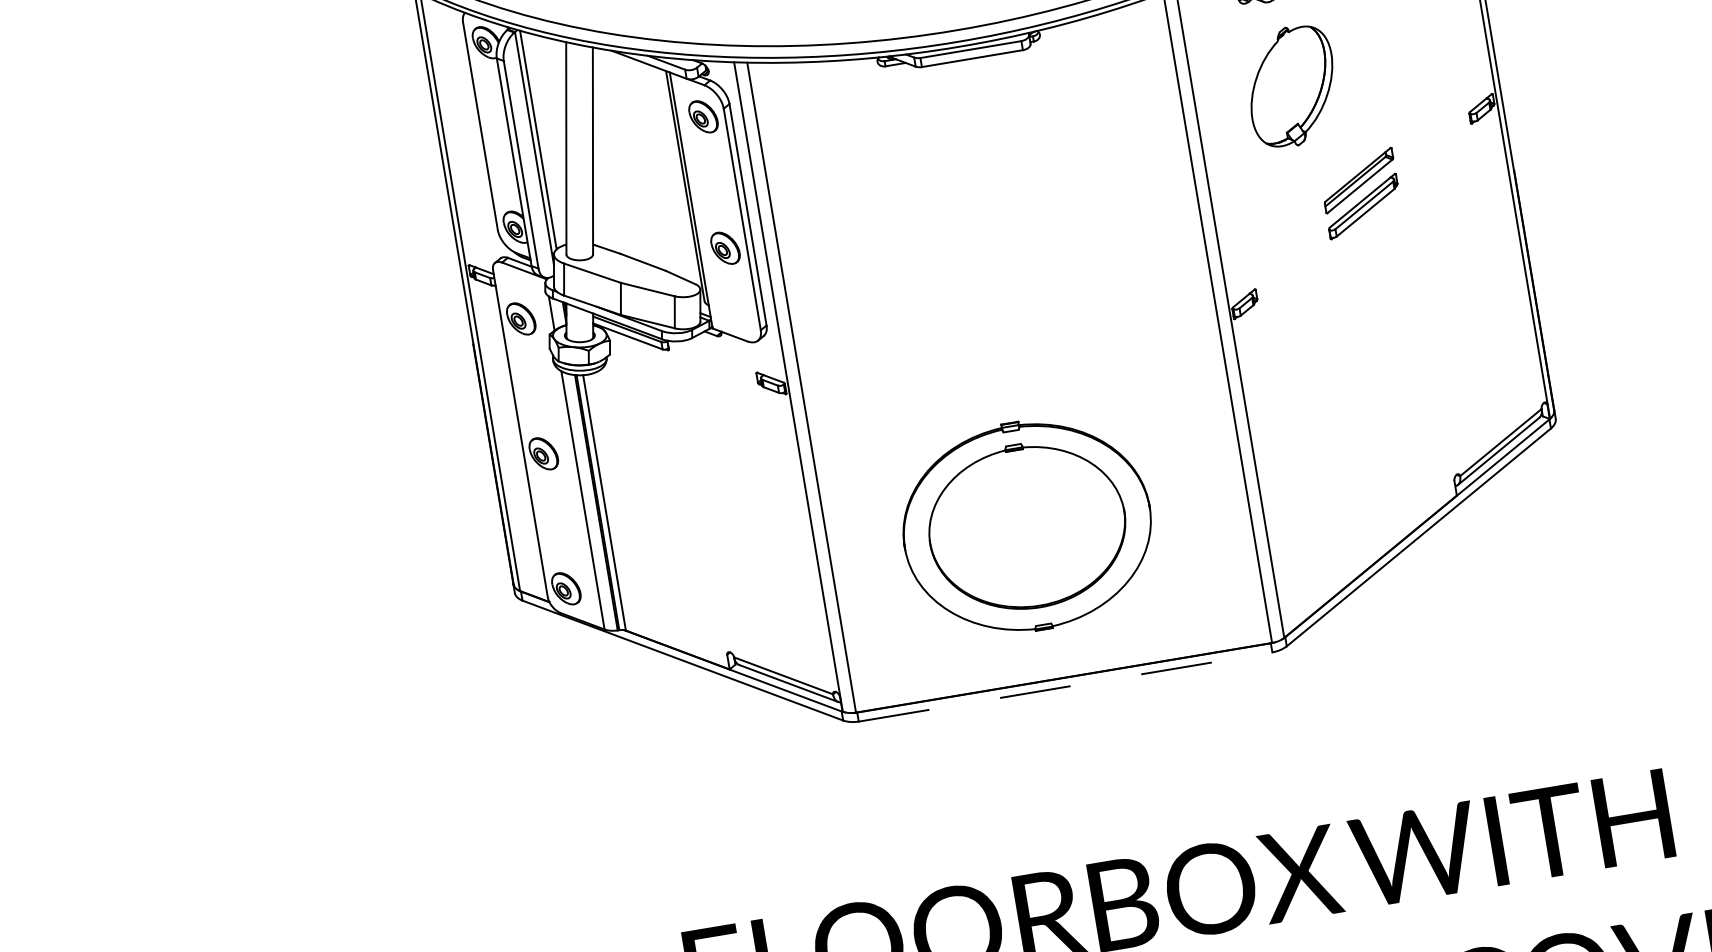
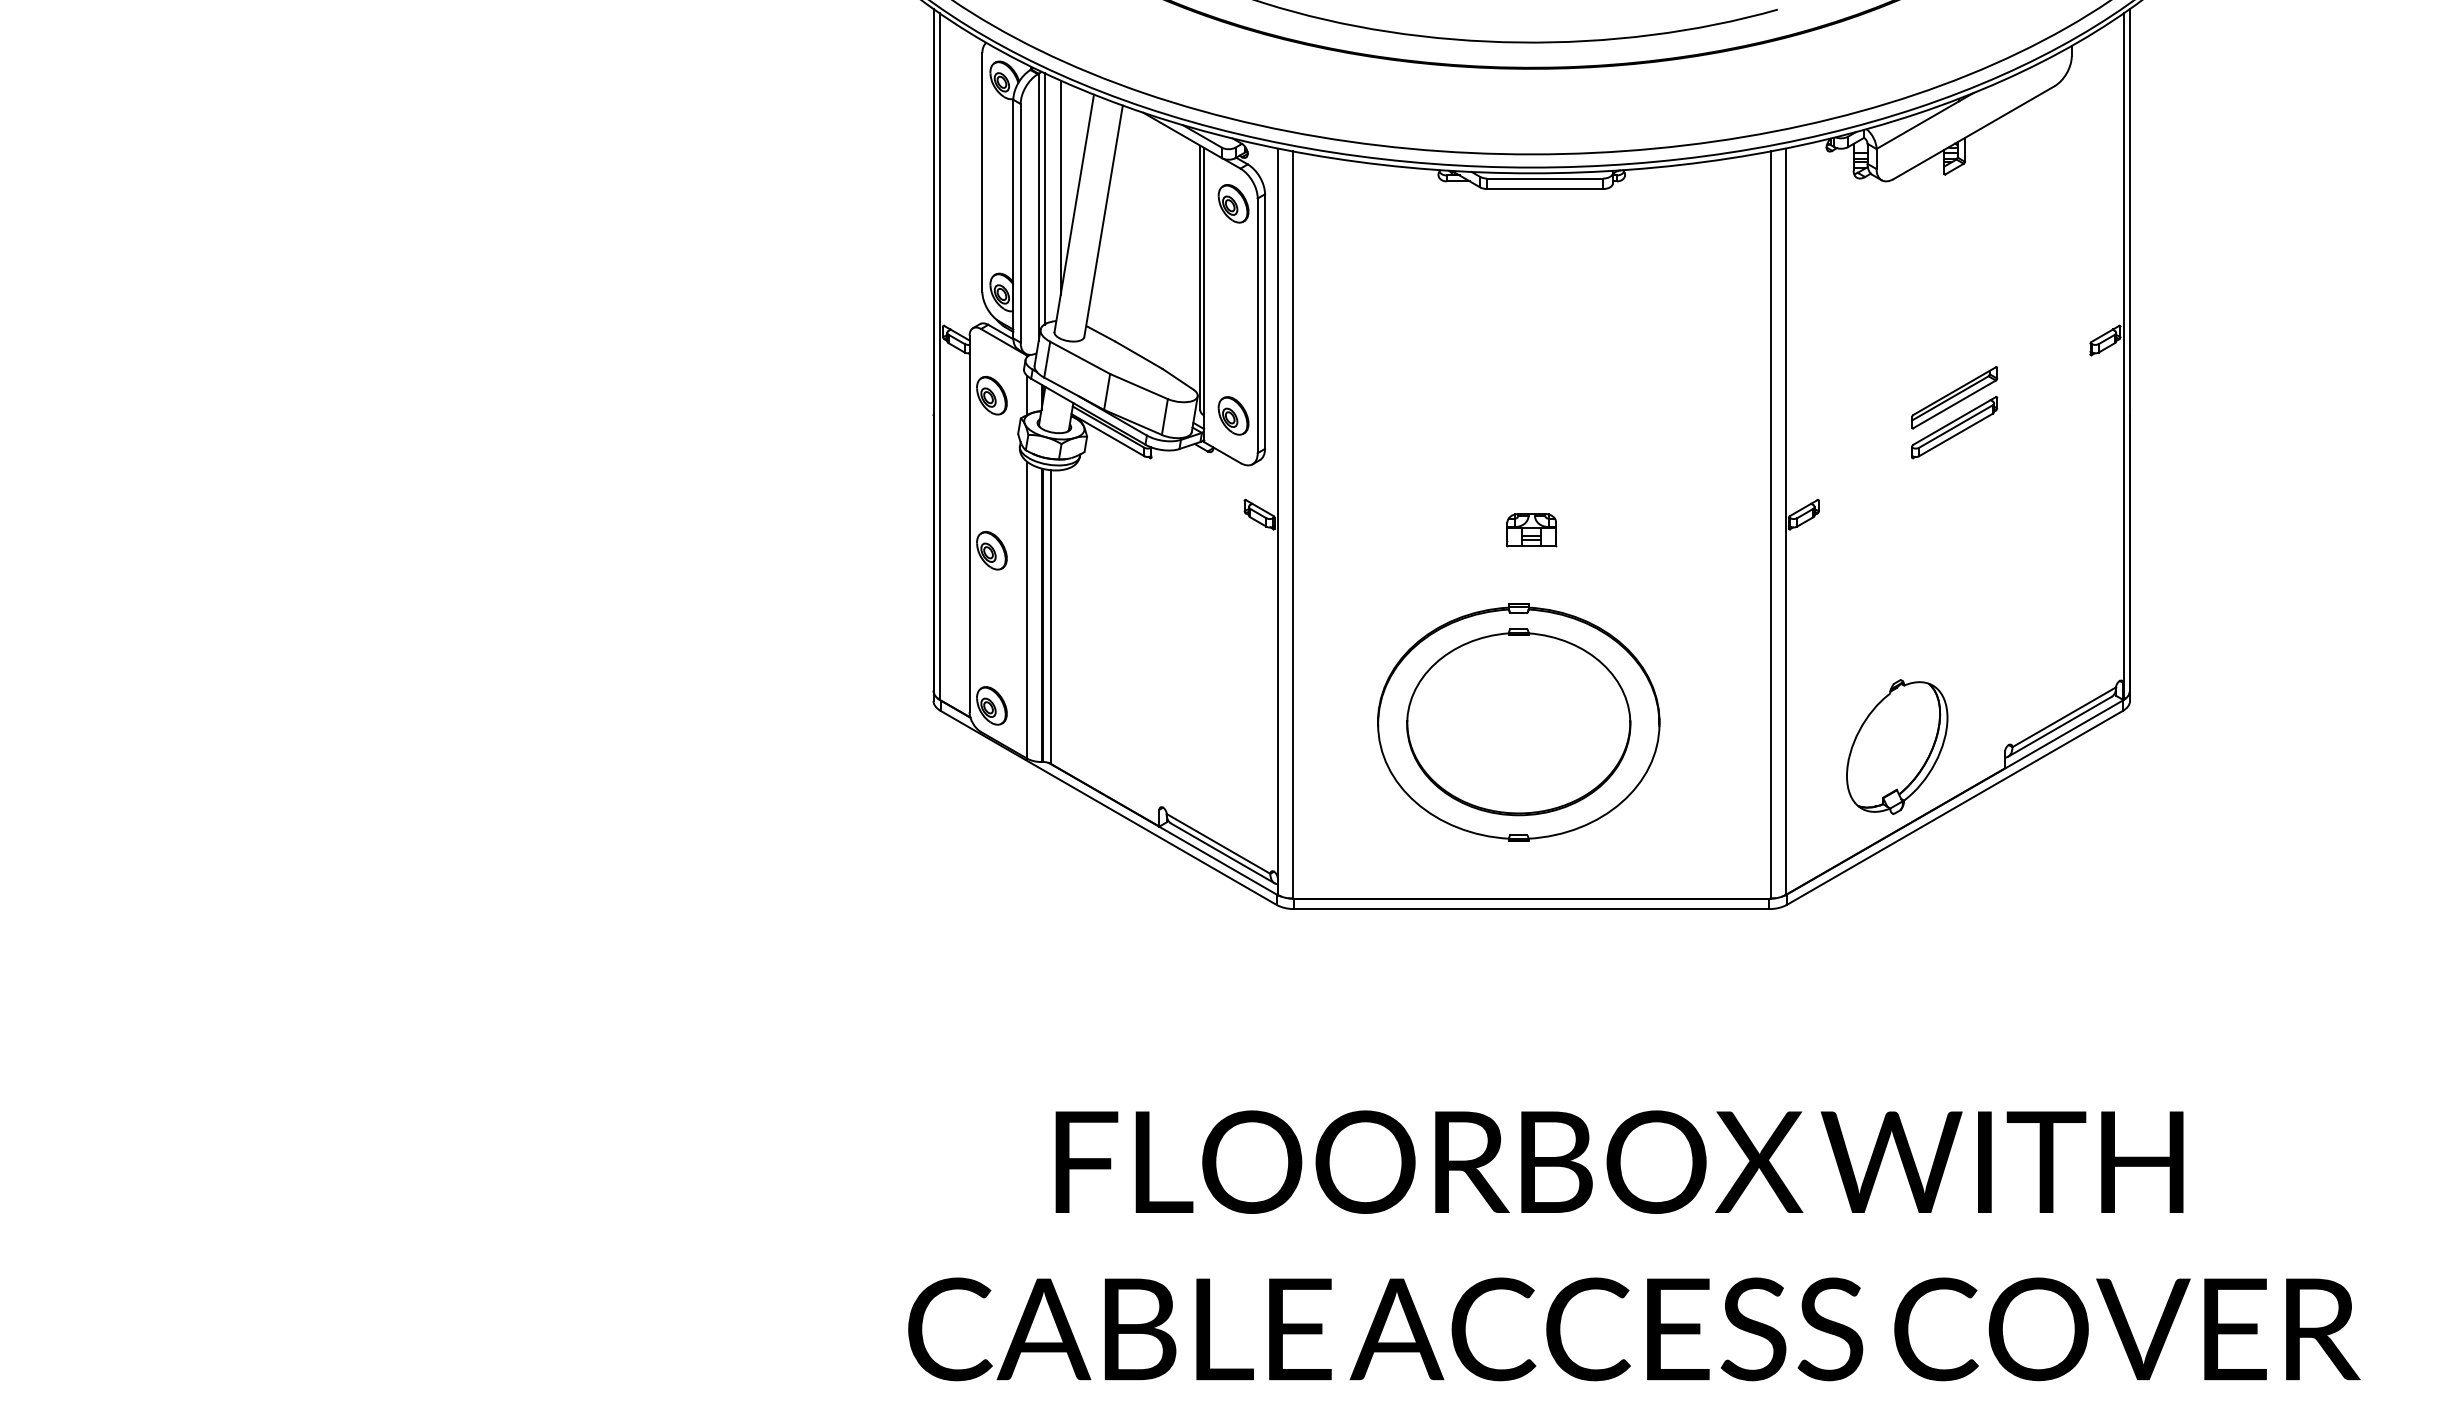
part: (1292, 86) -> (1897, 746), moved
line: (550, 127) -> (1060, 187), added
part: (725, 247) -> (1233, 415), moved
part: (1010, 357) -> (1531, 530), added
line: (1065, 687) -> (1531, 909), dashed -> solid

